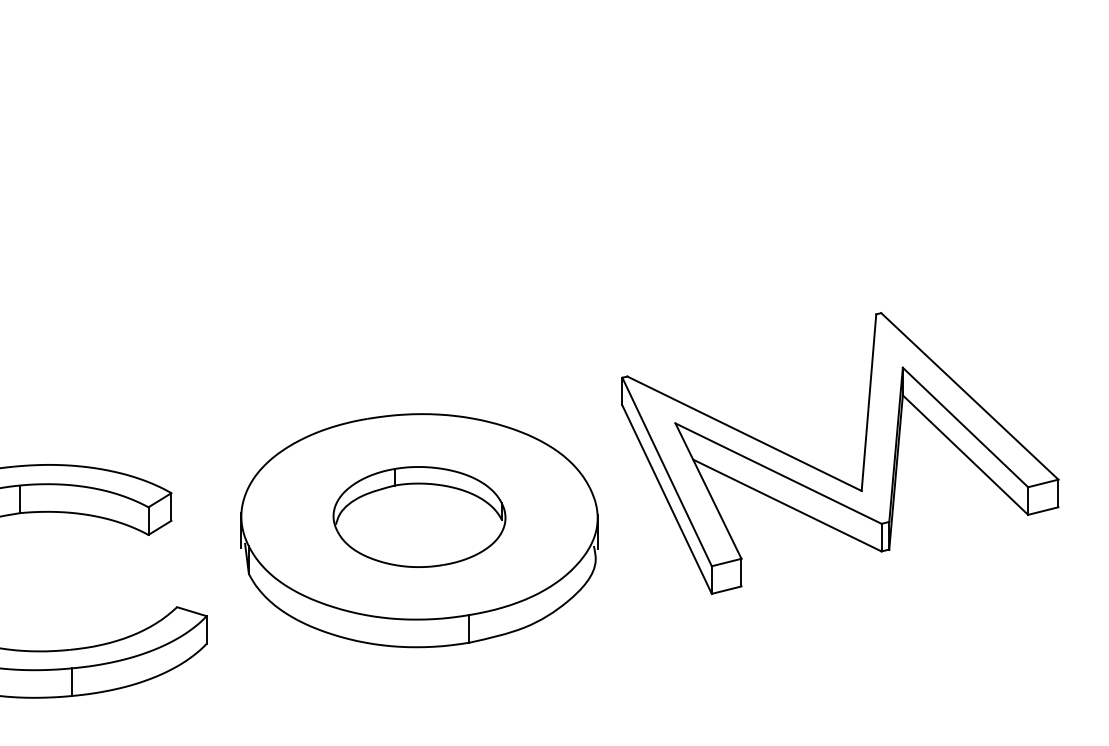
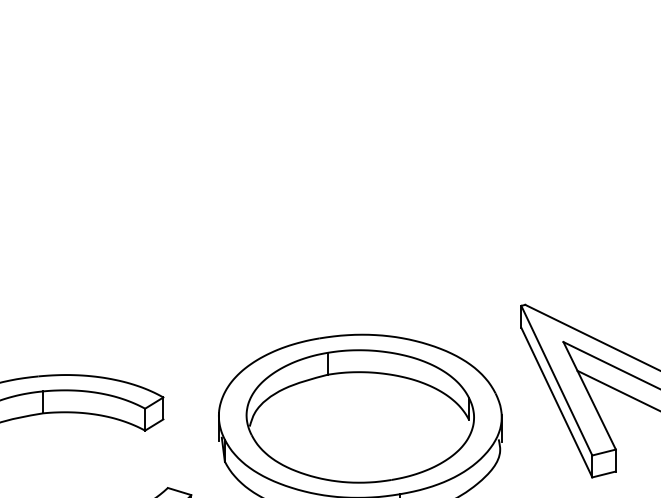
part: (419, 516) -> (360, 415), size x1.67

